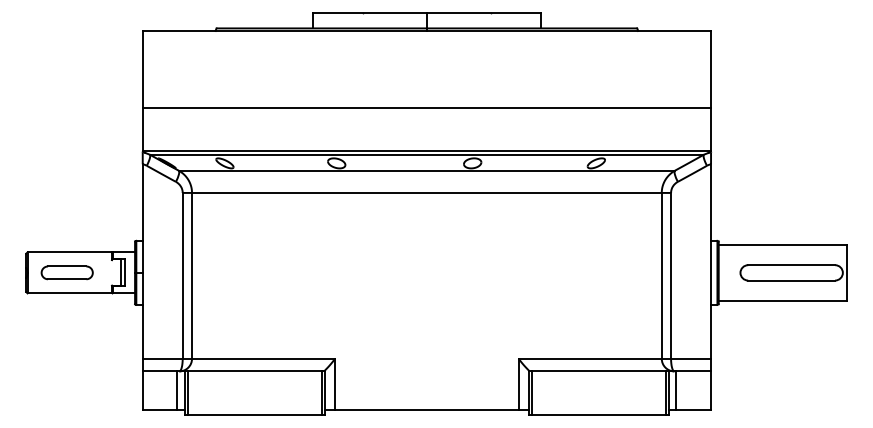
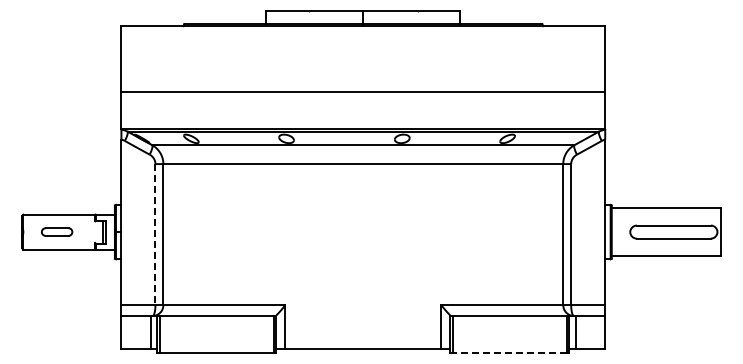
part: (66, 272) -> (56, 231), size x0.7
line: (182, 275) -> (155, 234), solid -> dashed
line: (598, 415) -> (509, 353), solid -> dashed

